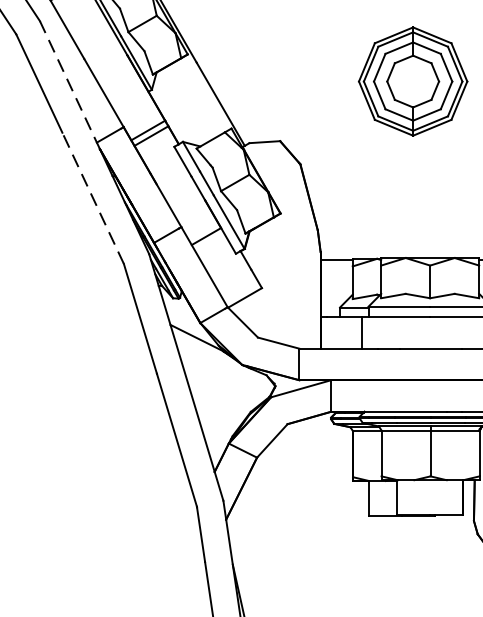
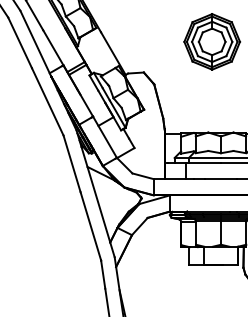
line: (69, 84) -> (35, 43), dashed -> solid
line: (92, 197) -> (47, 101), dashed -> solid

